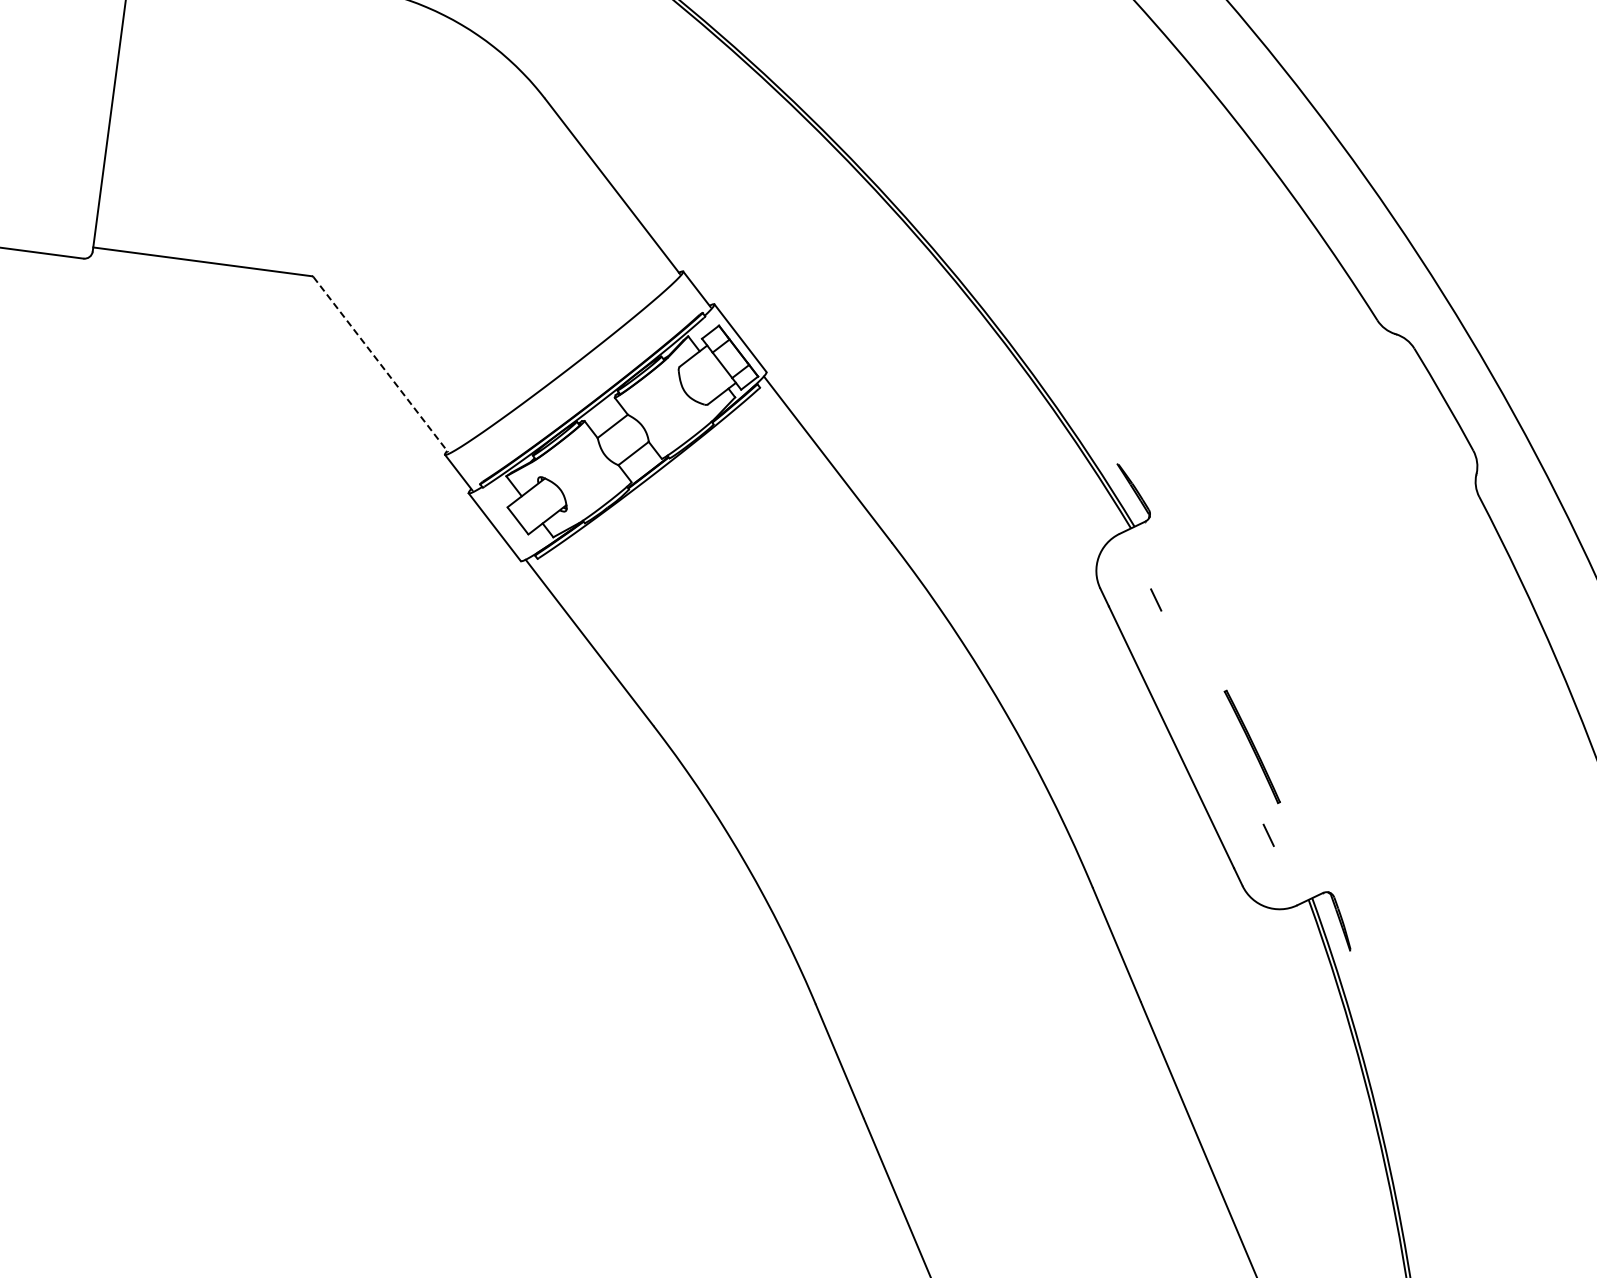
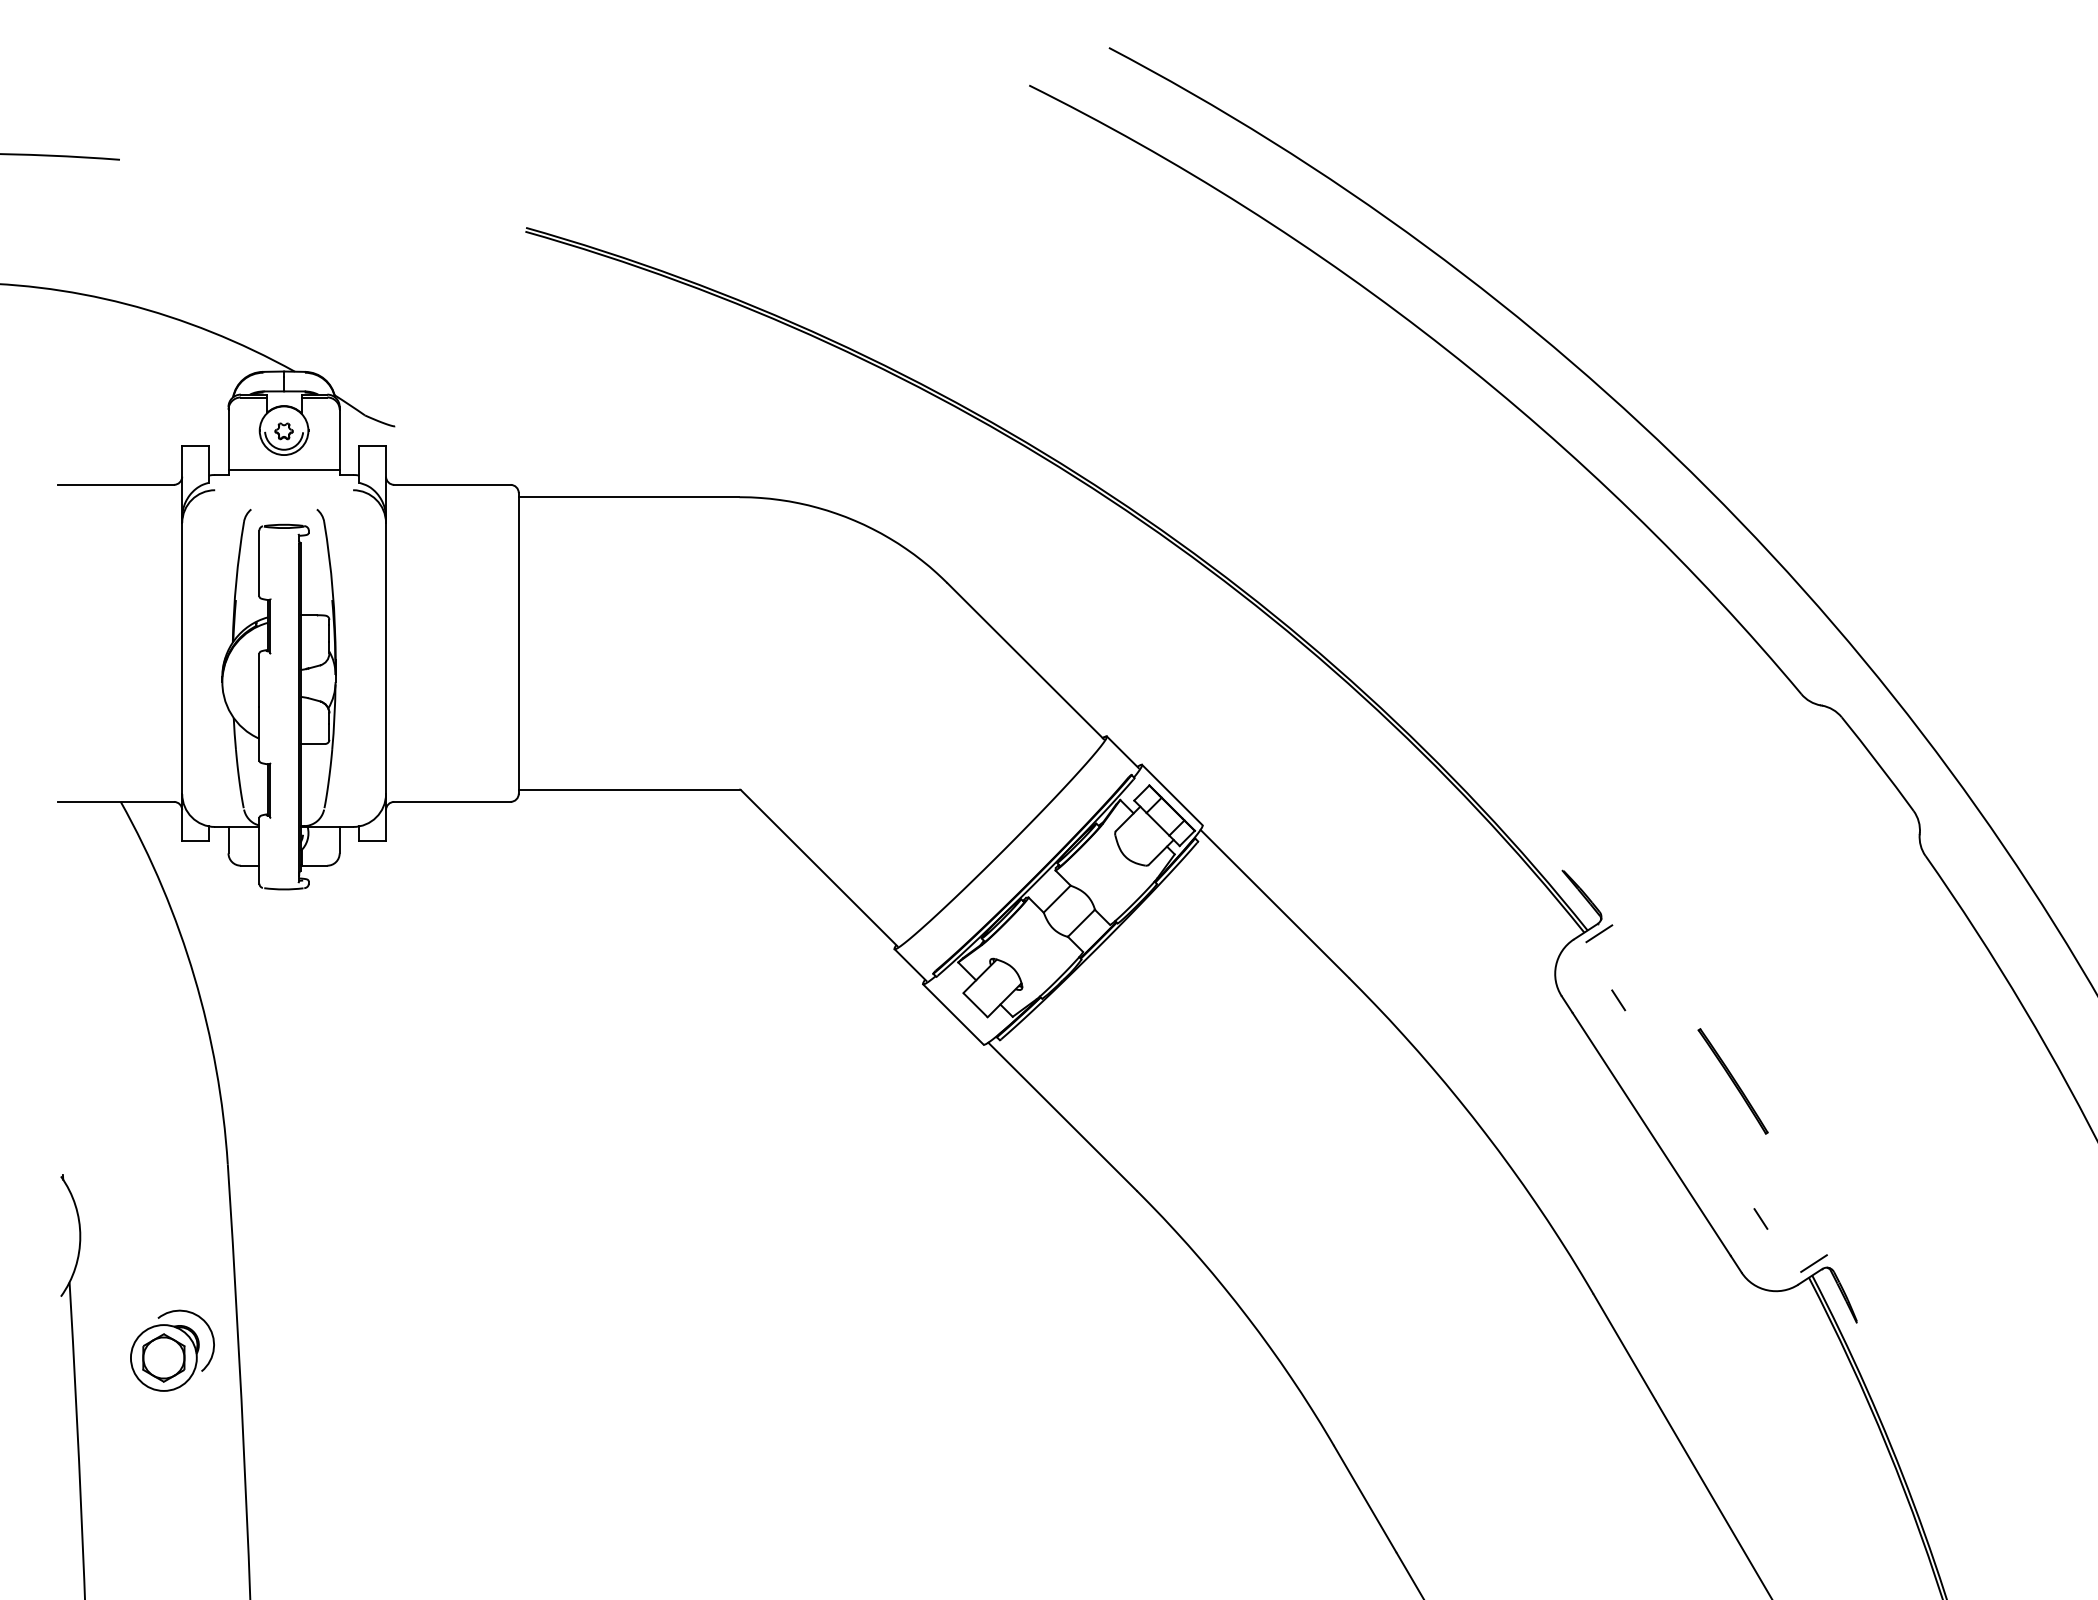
line: (381, 364) -> (819, 868), dashed -> solid
line: (1145, 531) -> (1599, 933), added
part: (1251, 746) -> (1732, 1081), moved
line: (1315, 886) -> (1813, 1263), added

